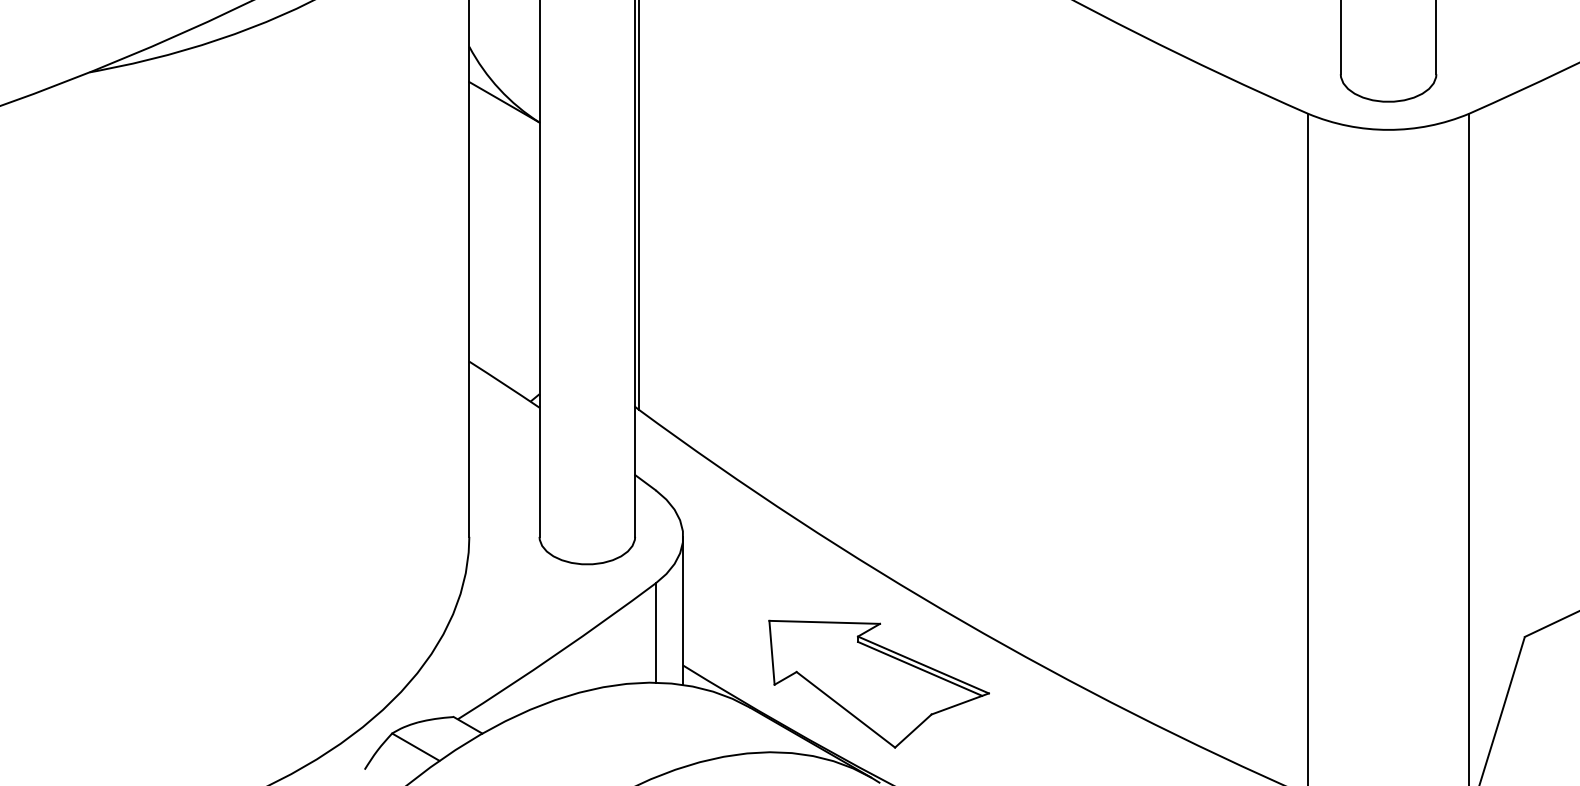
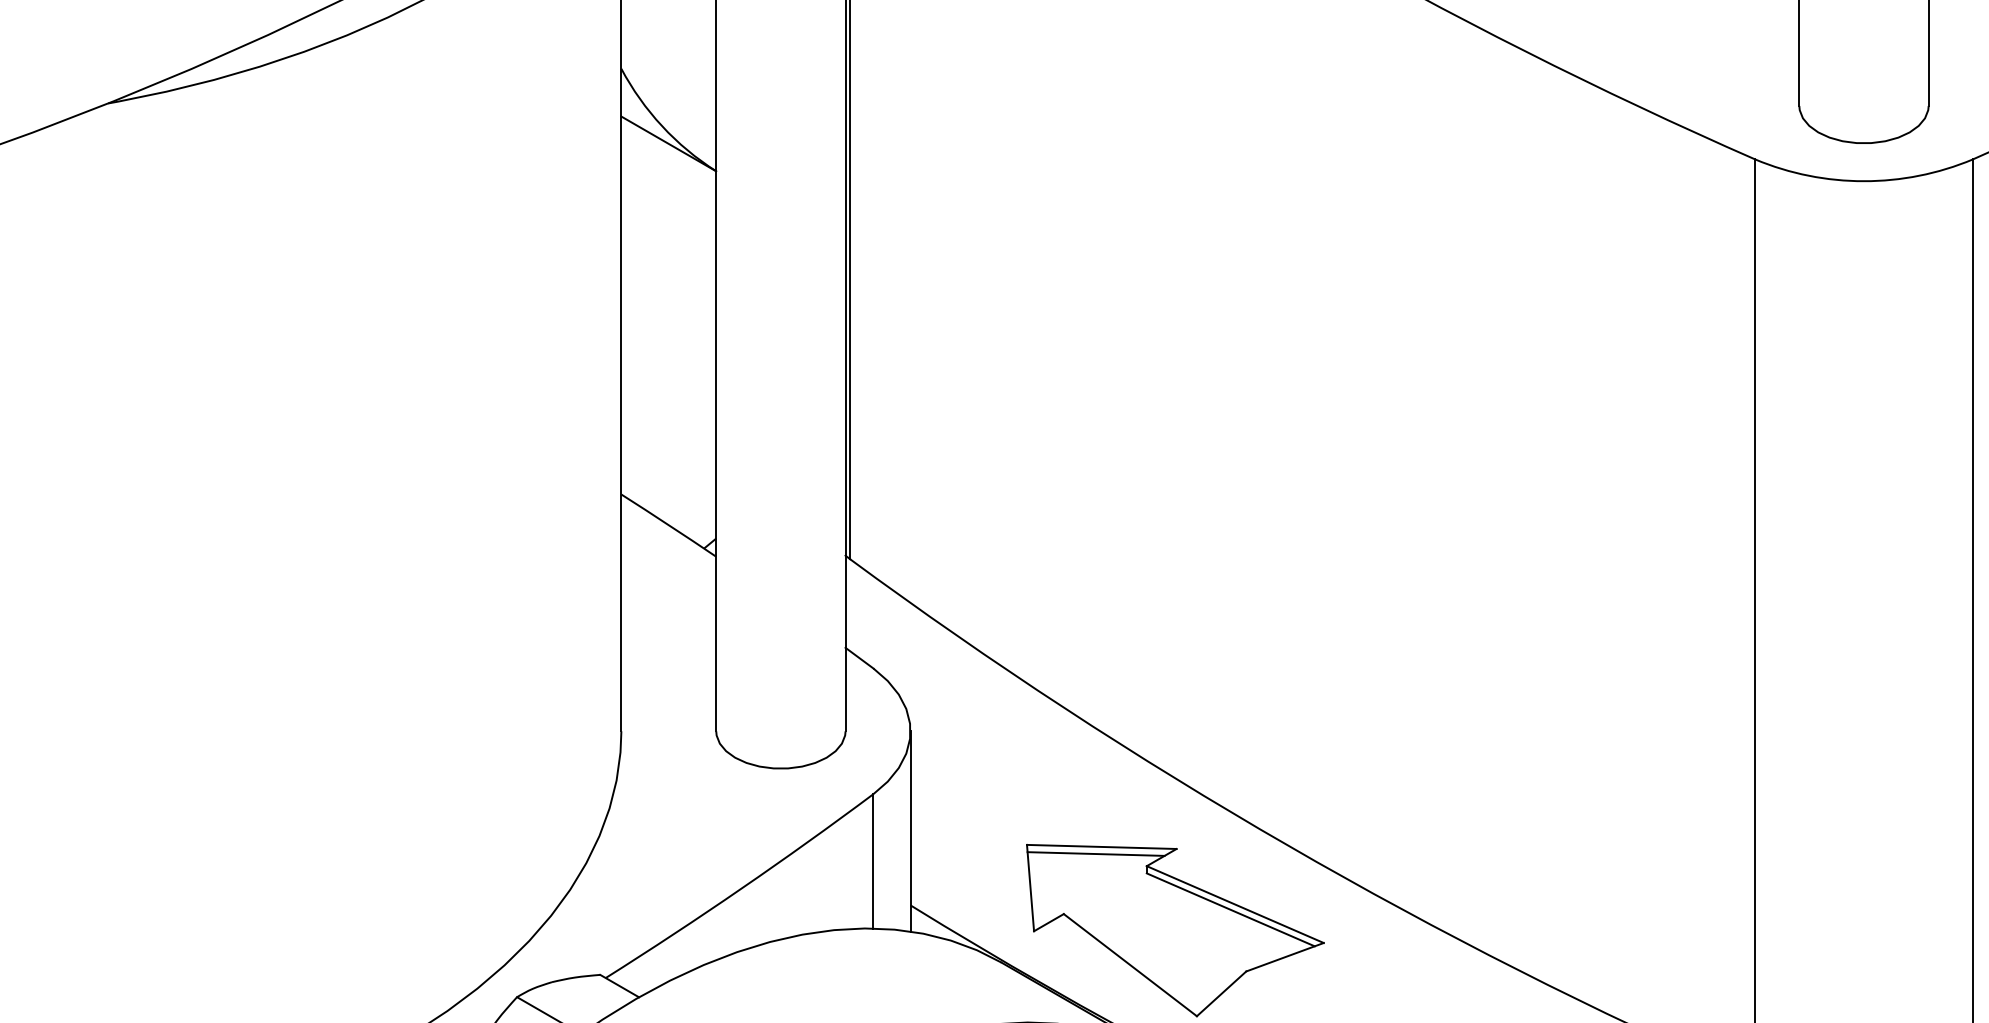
line: (820, 627) -> (1096, 853), added

